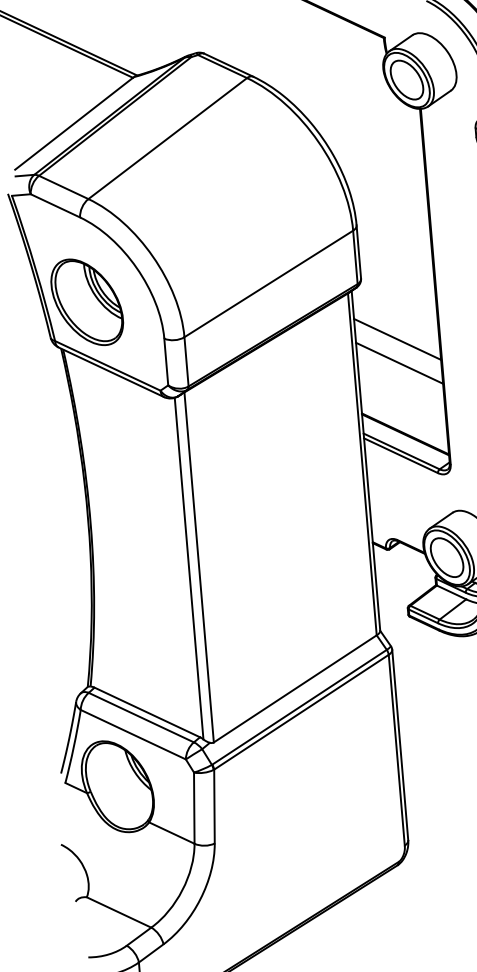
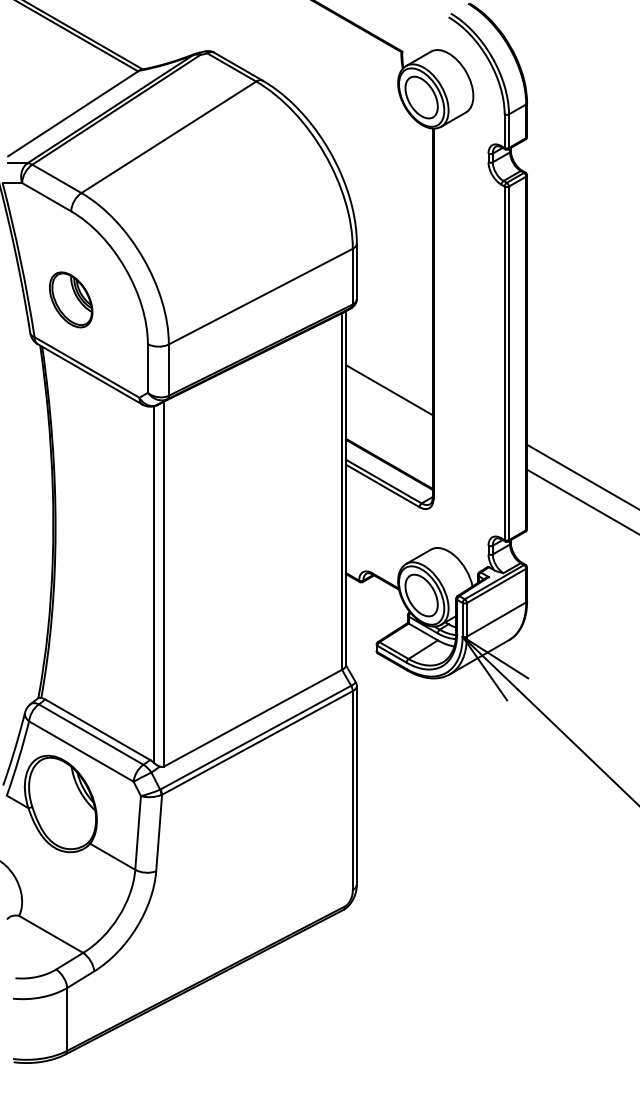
part: (86, 302) -> (70, 299), size x0.6
line: (397, 339) -> (389, 365), removed

